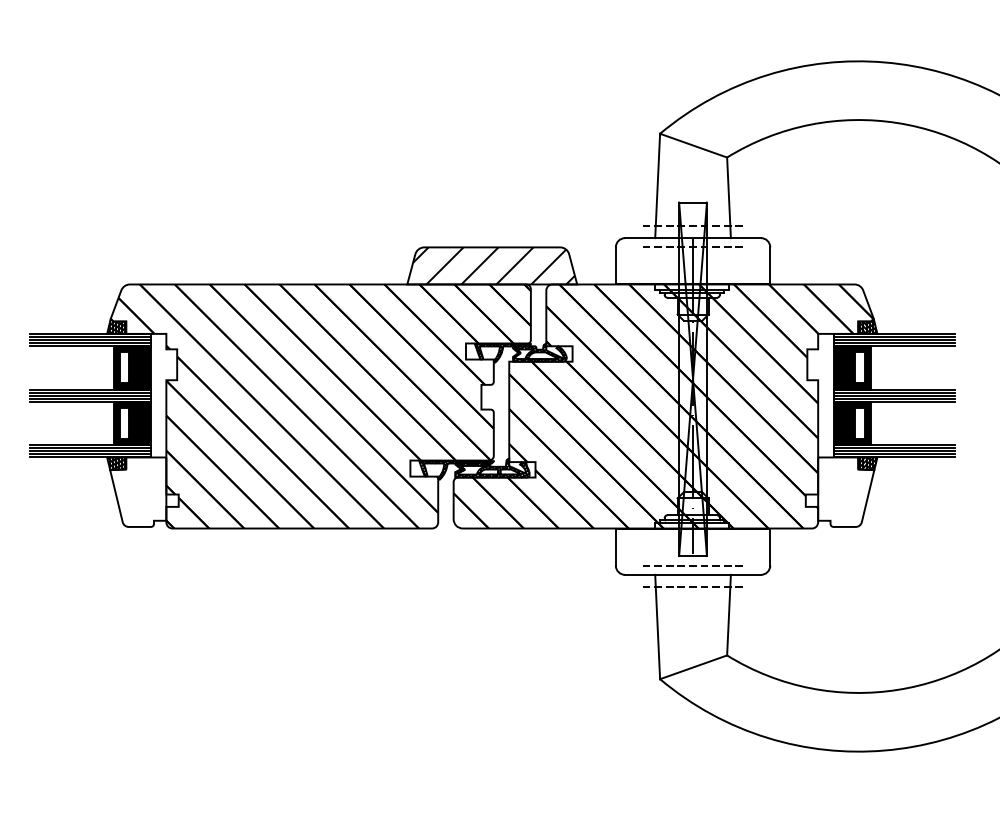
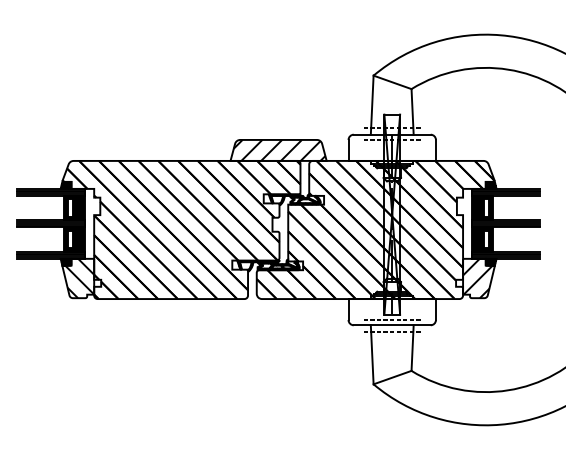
hatch: (140, 492) -> (79, 278), added
hatch: (843, 492) -> (477, 278), added

